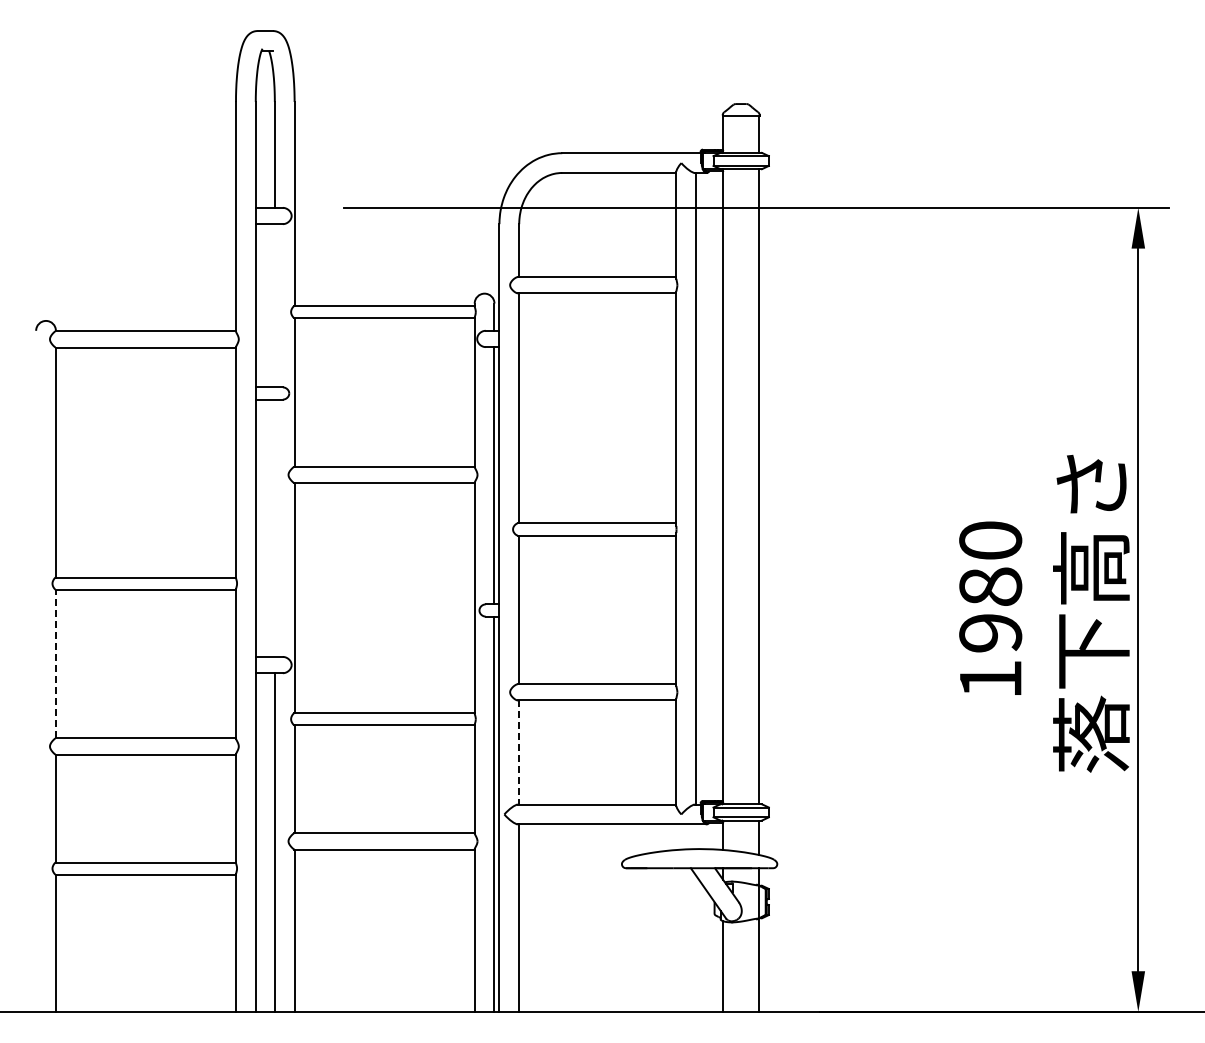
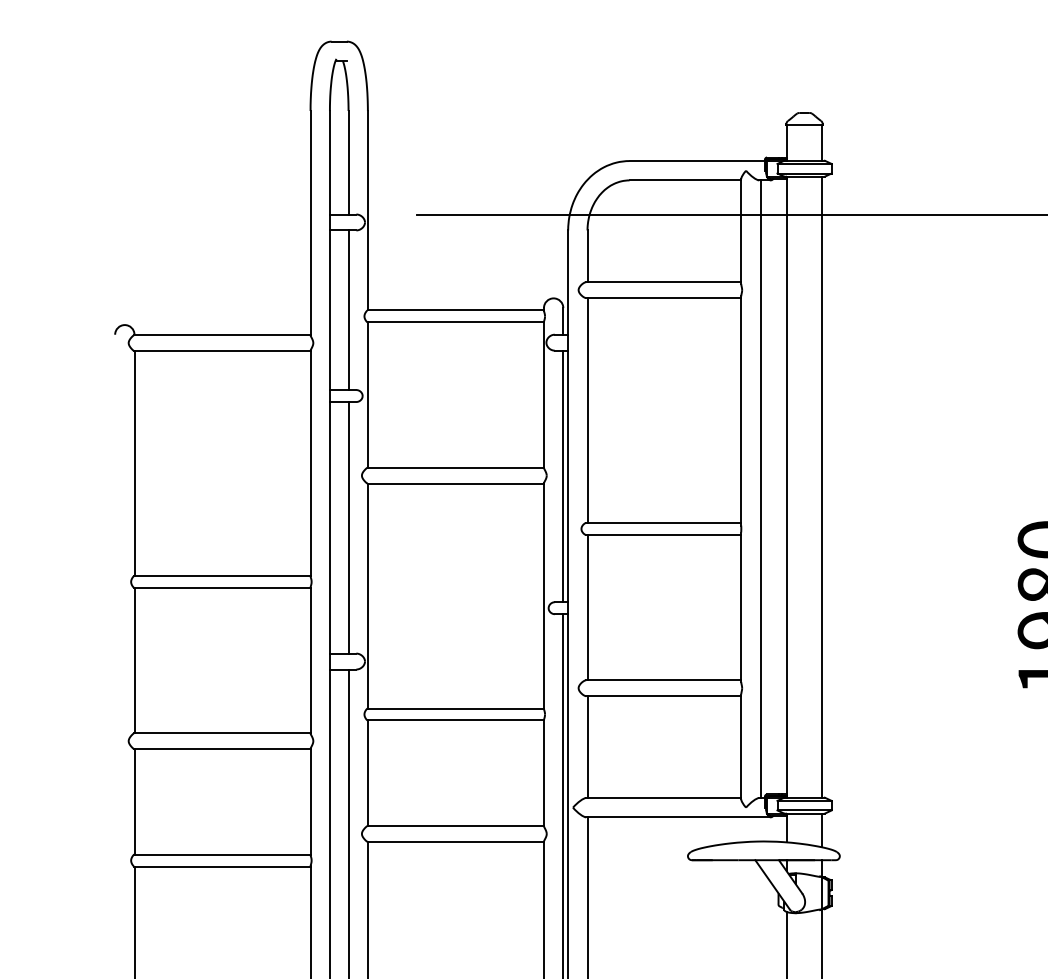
line: (274, 305) -> (348, 309), added
line: (274, 527) -> (348, 527), added
line: (55, 663) -> (134, 660), dashed -> solid
line: (519, 753) -> (587, 748), dashed -> solid

